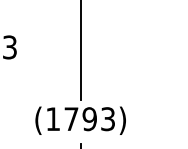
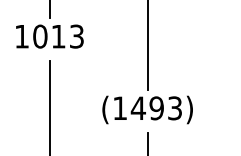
text: (70, 118) -> (137, 107), (1793) -> (1493)

